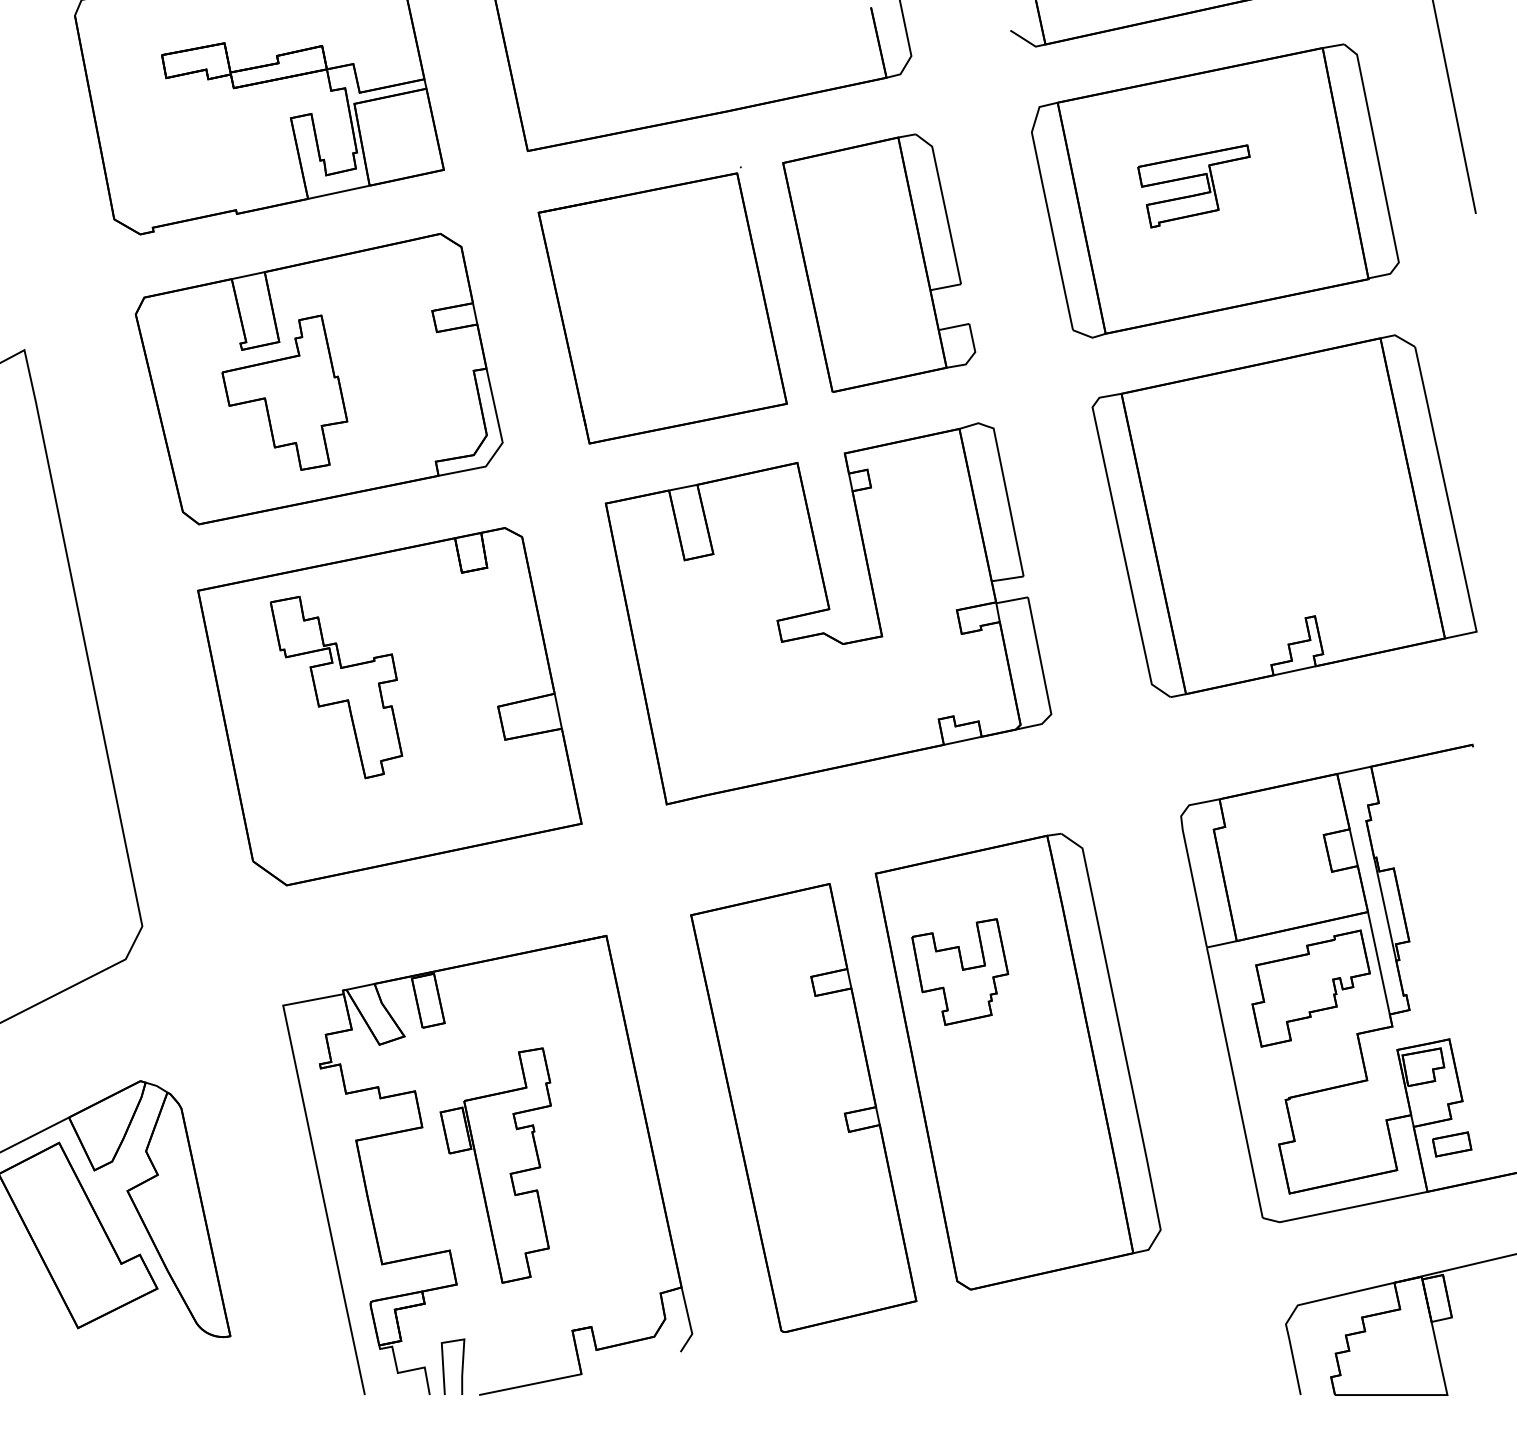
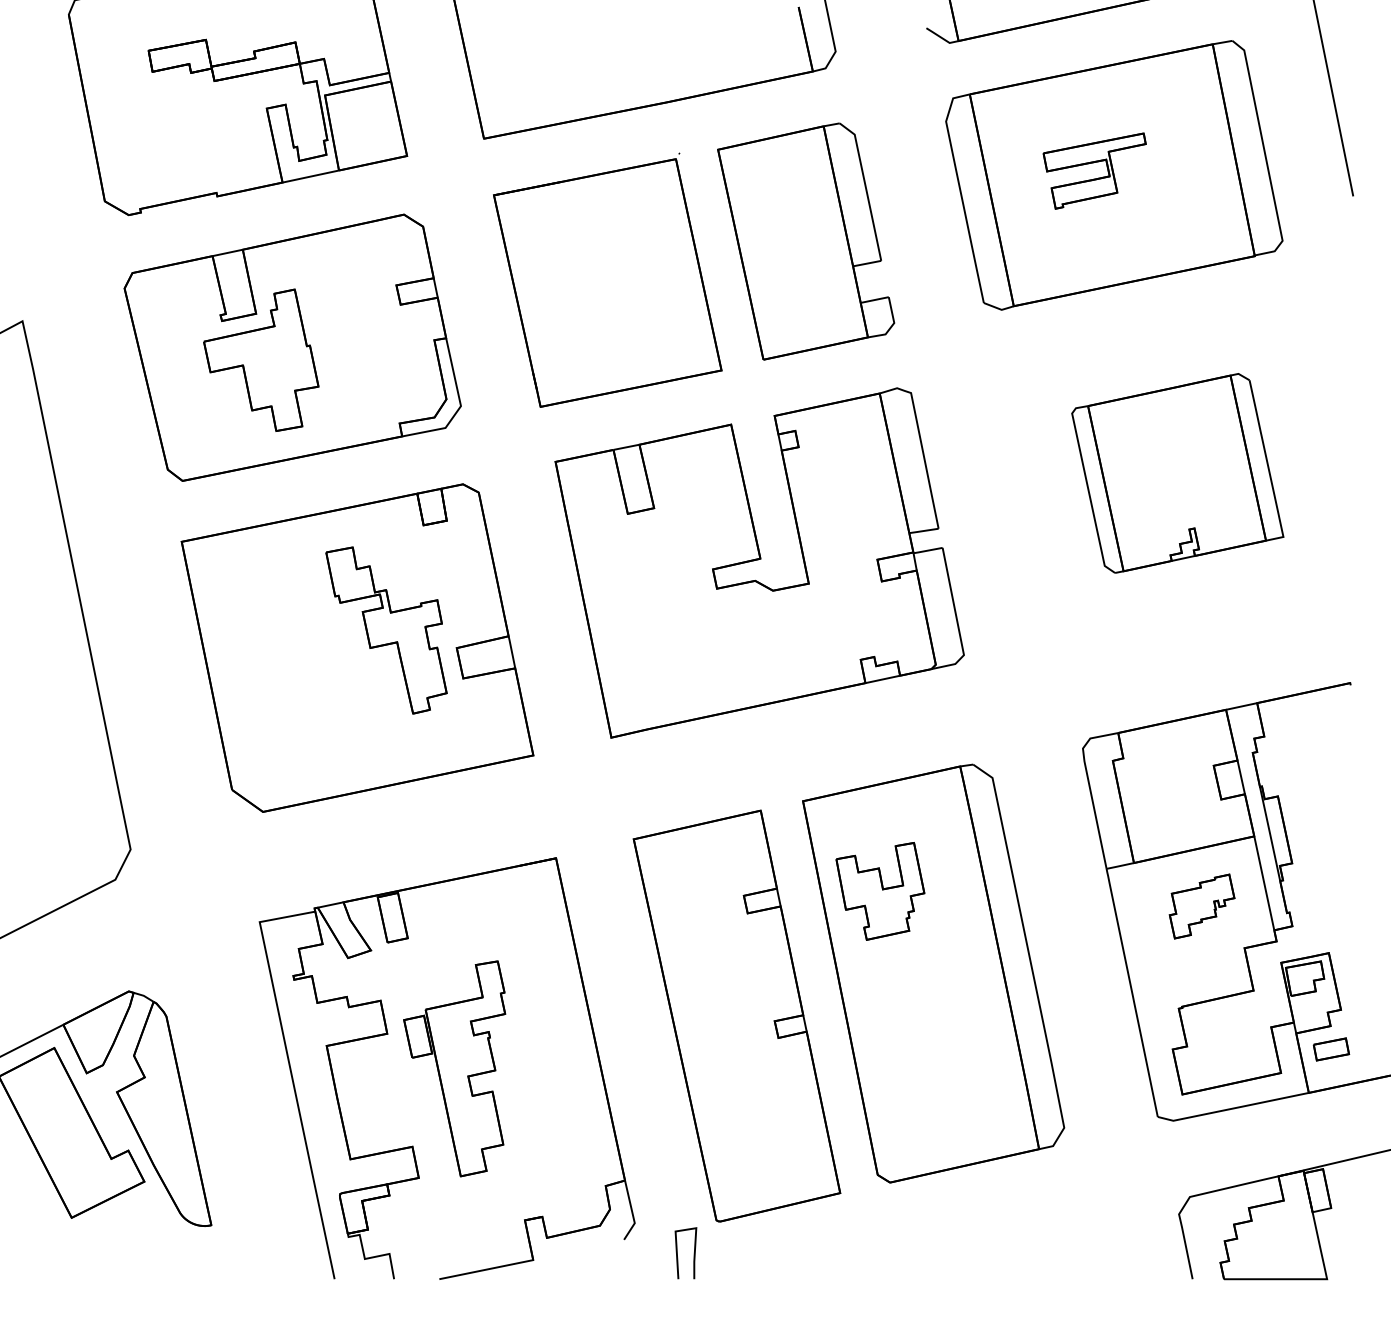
part: (1284, 515) -> (1177, 472), size x0.6
part: (336, 687) -> (386, 630), moved
part: (1310, 988) -> (1201, 906), size x0.6
curve: (444, 1366) -> (678, 1253), moved

